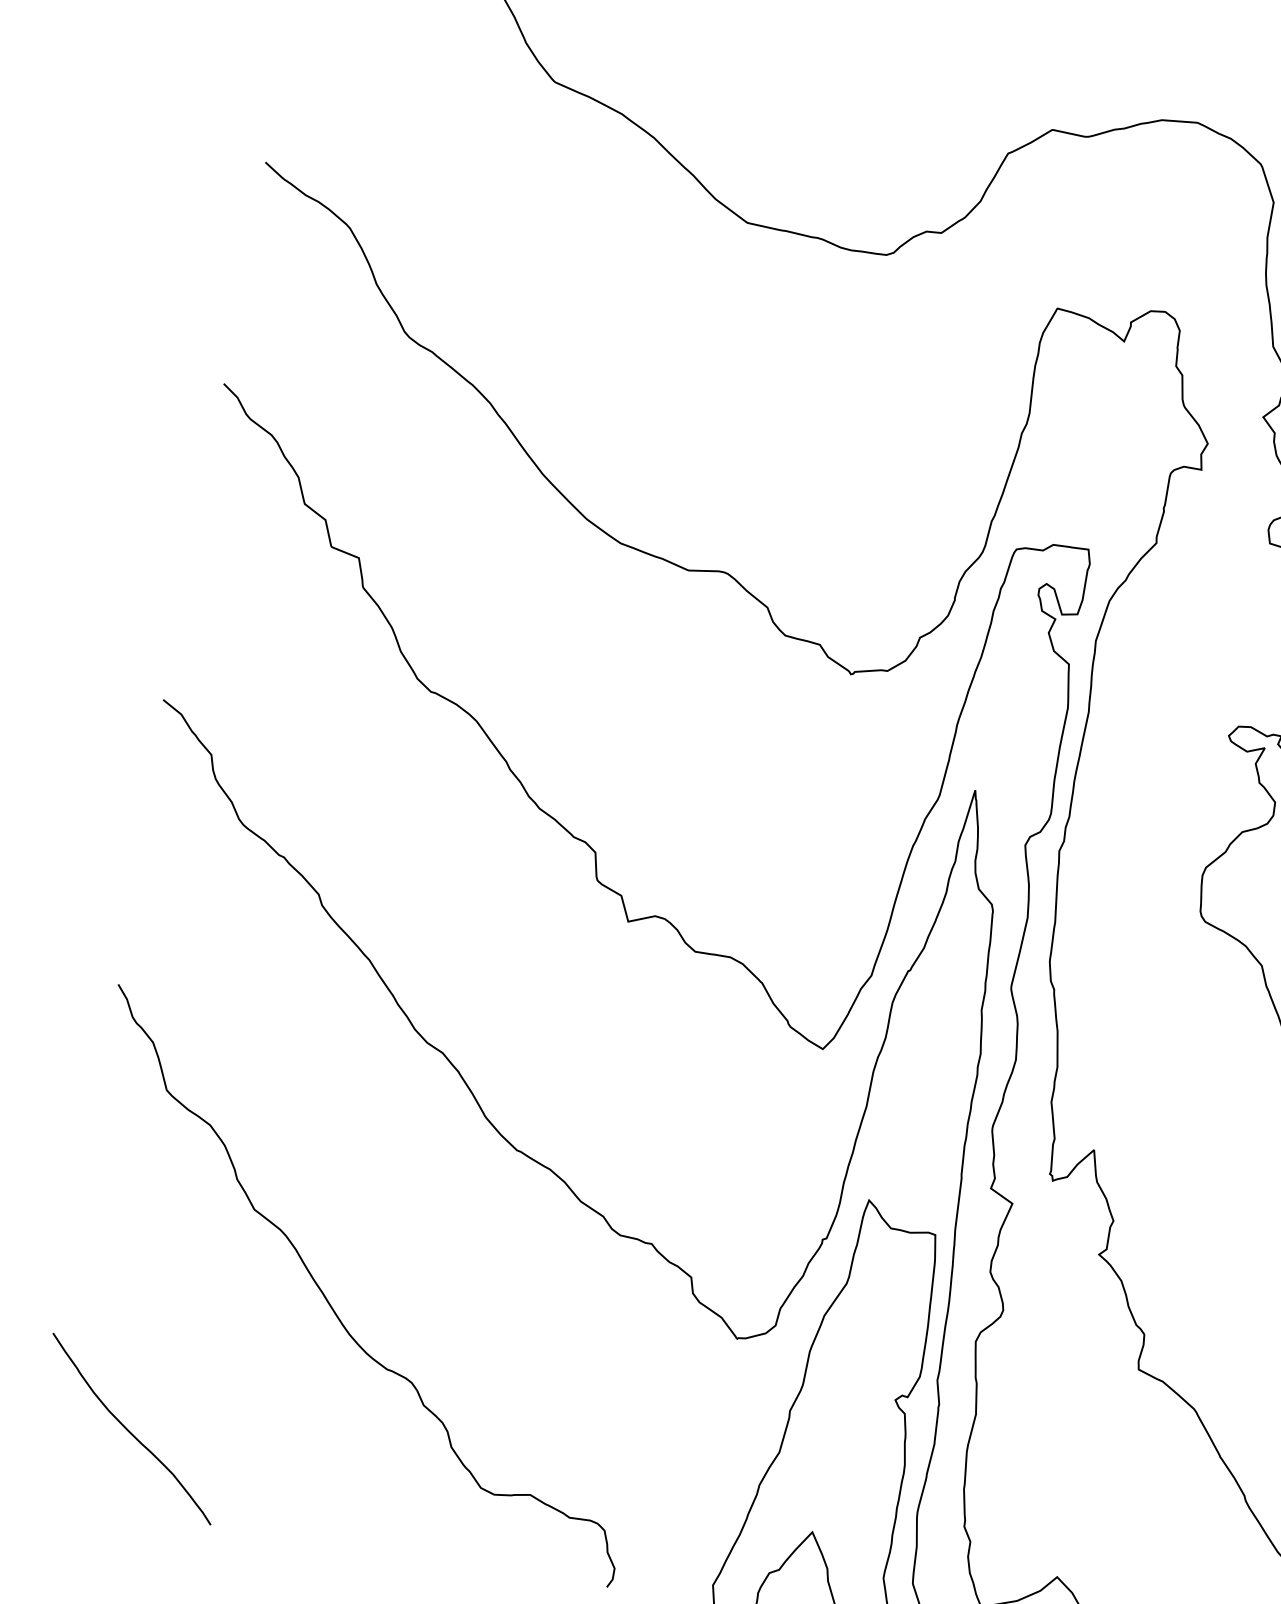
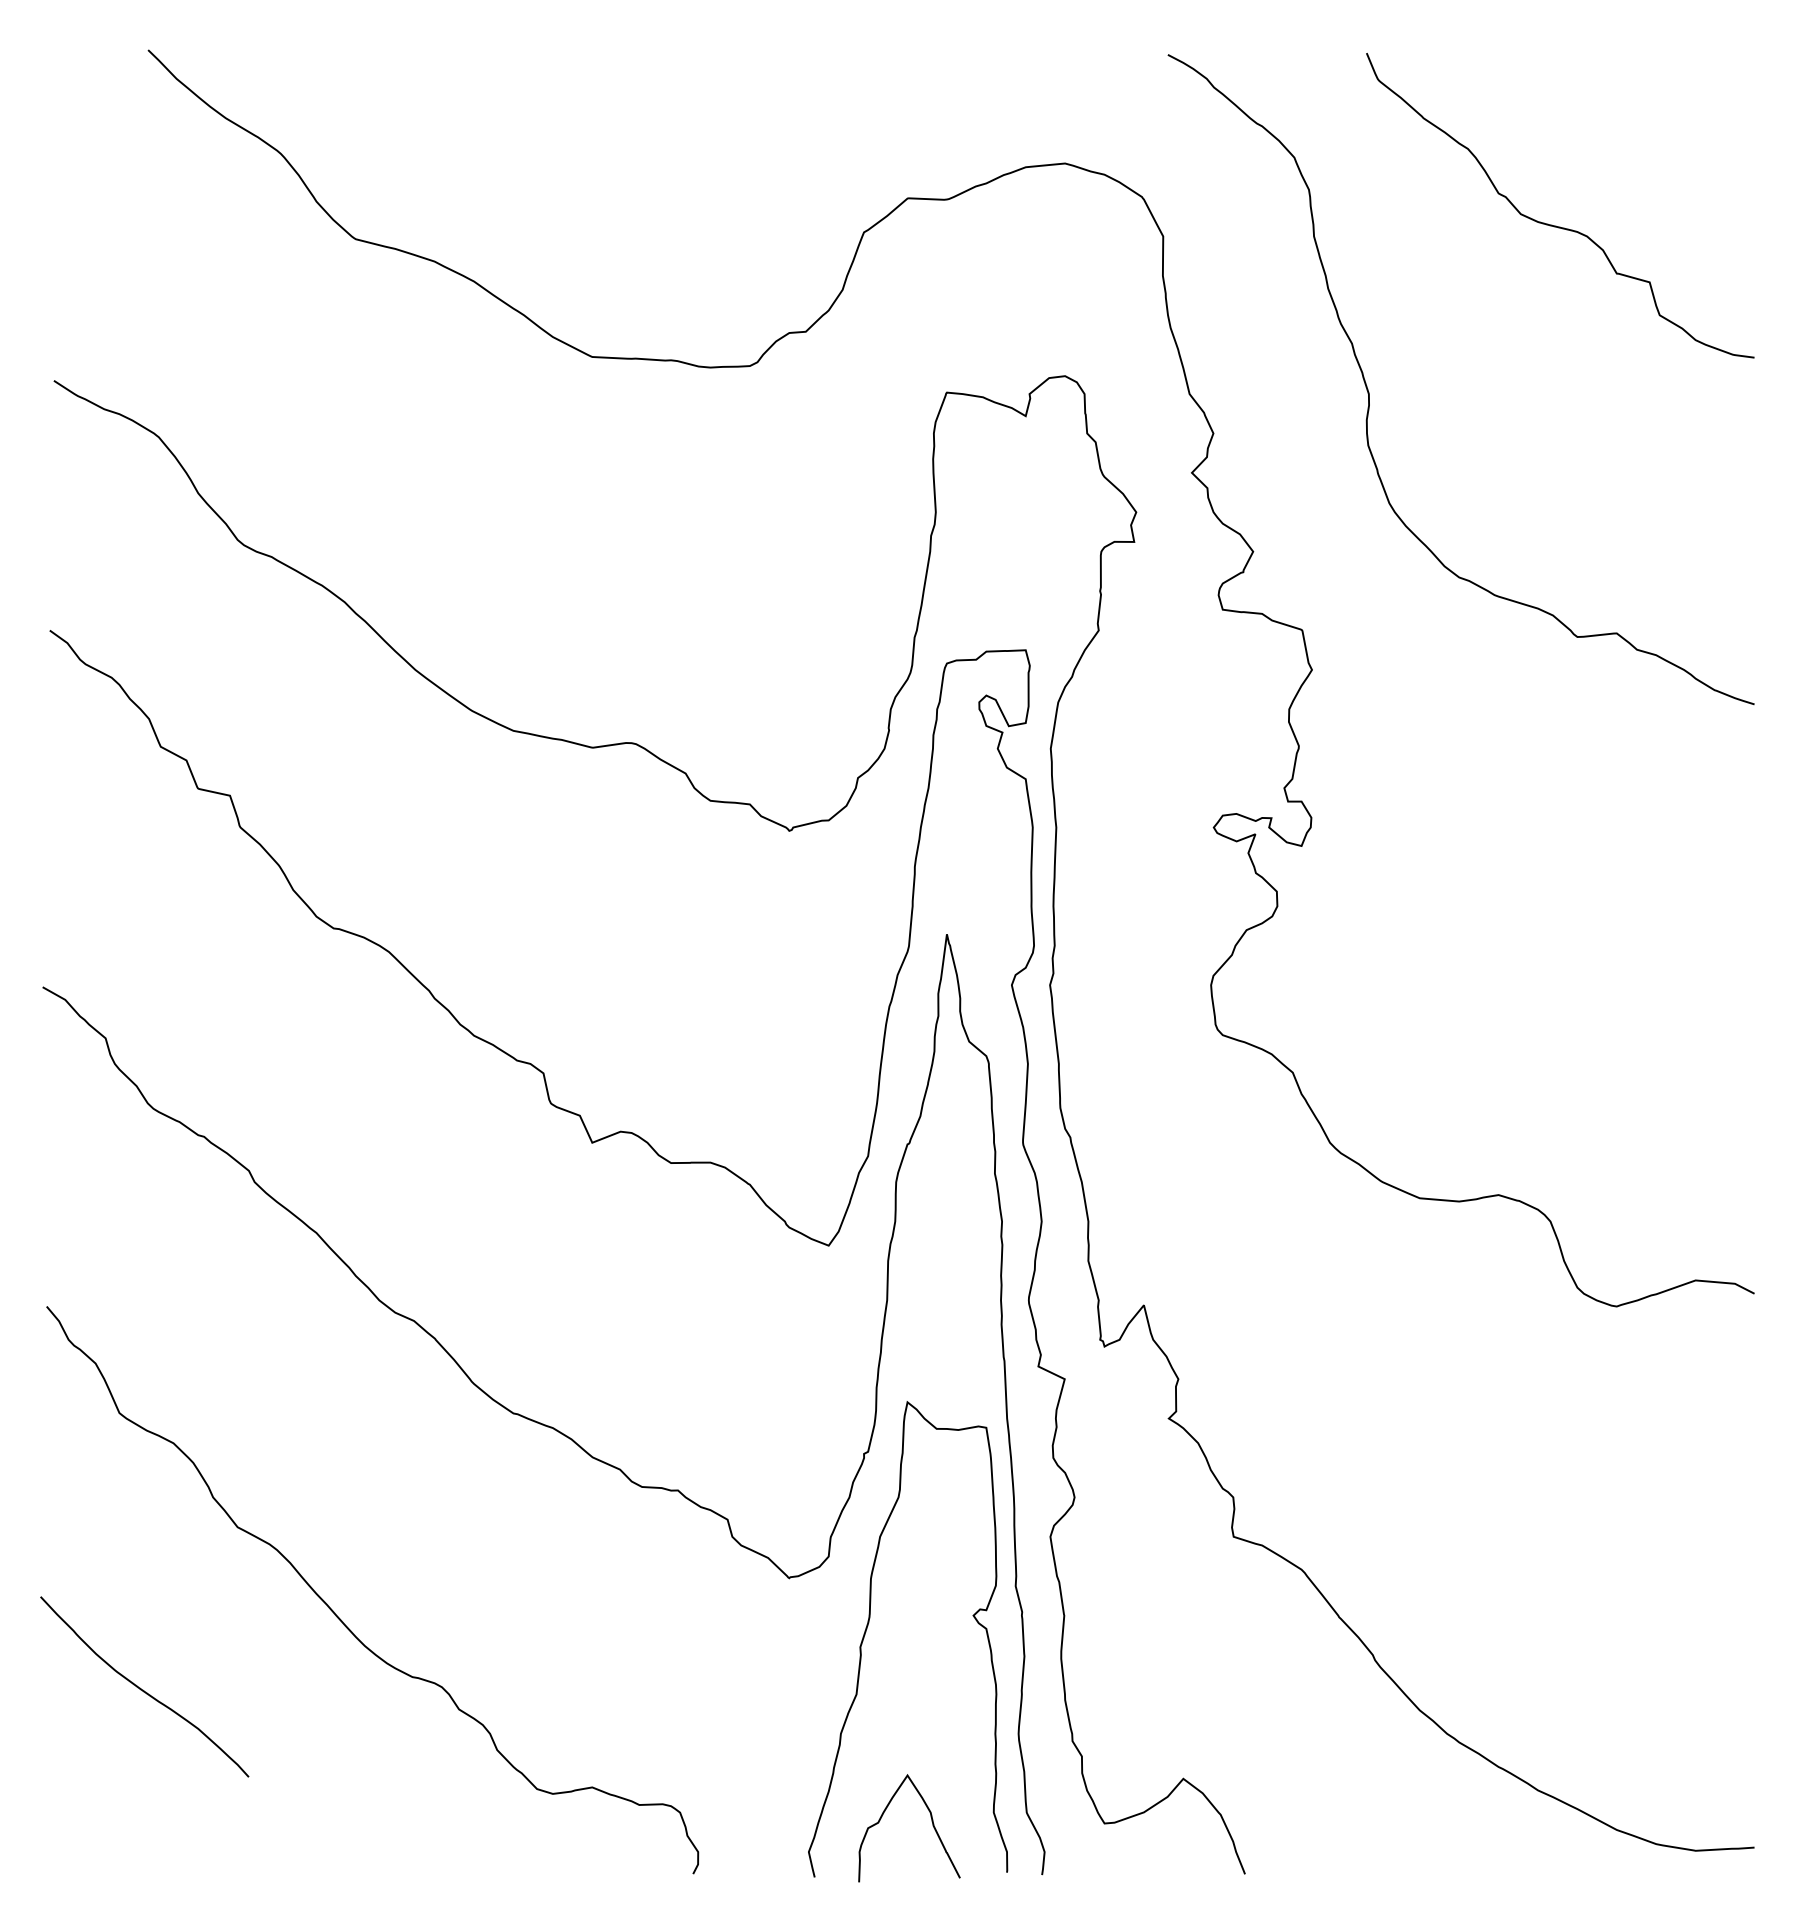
curve: (130, 1431) -> (143, 1689), moved

